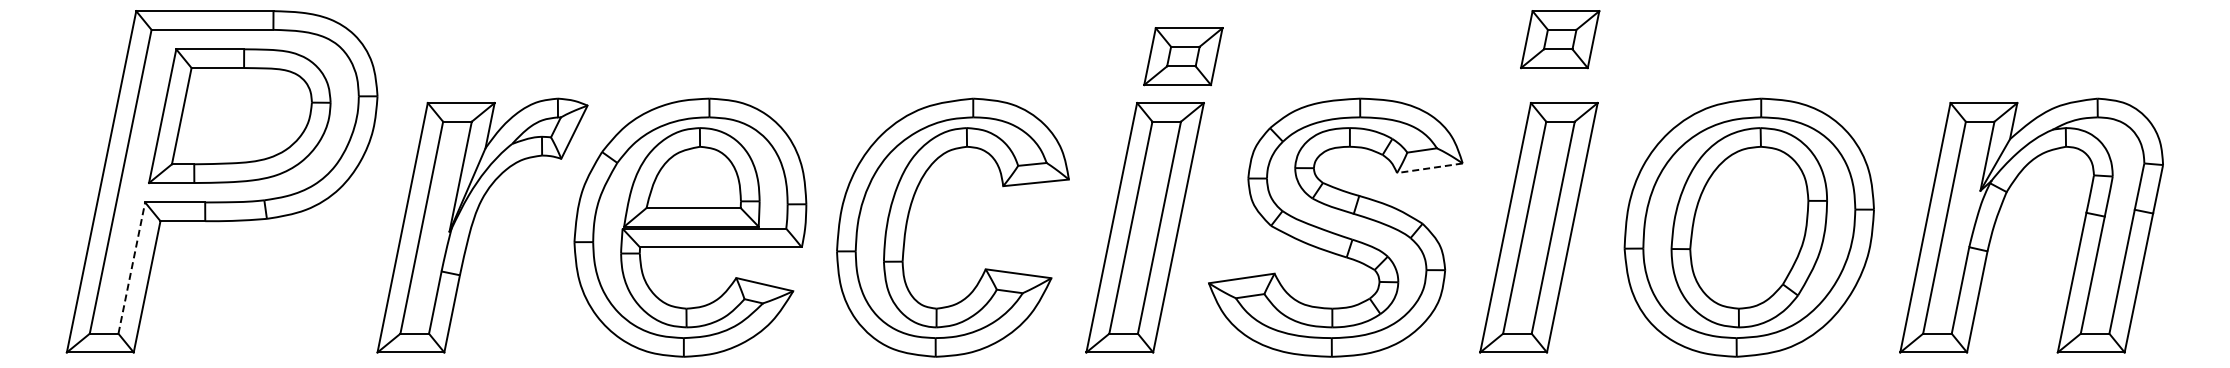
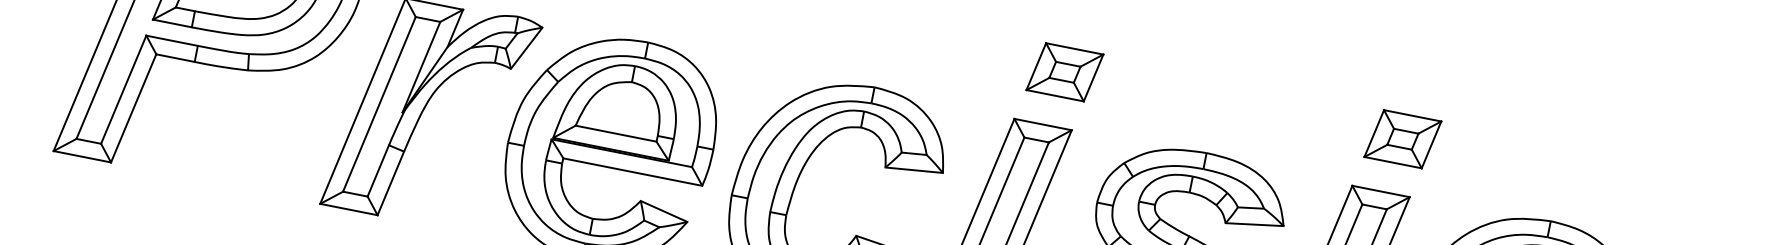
part: (1560, 39) -> (1403, 139), moved
part: (1183, 56) -> (1065, 72), moved
line: (1429, 168) -> (1254, 224), dashed -> solid
line: (131, 268) -> (123, 90), dashed -> solid

